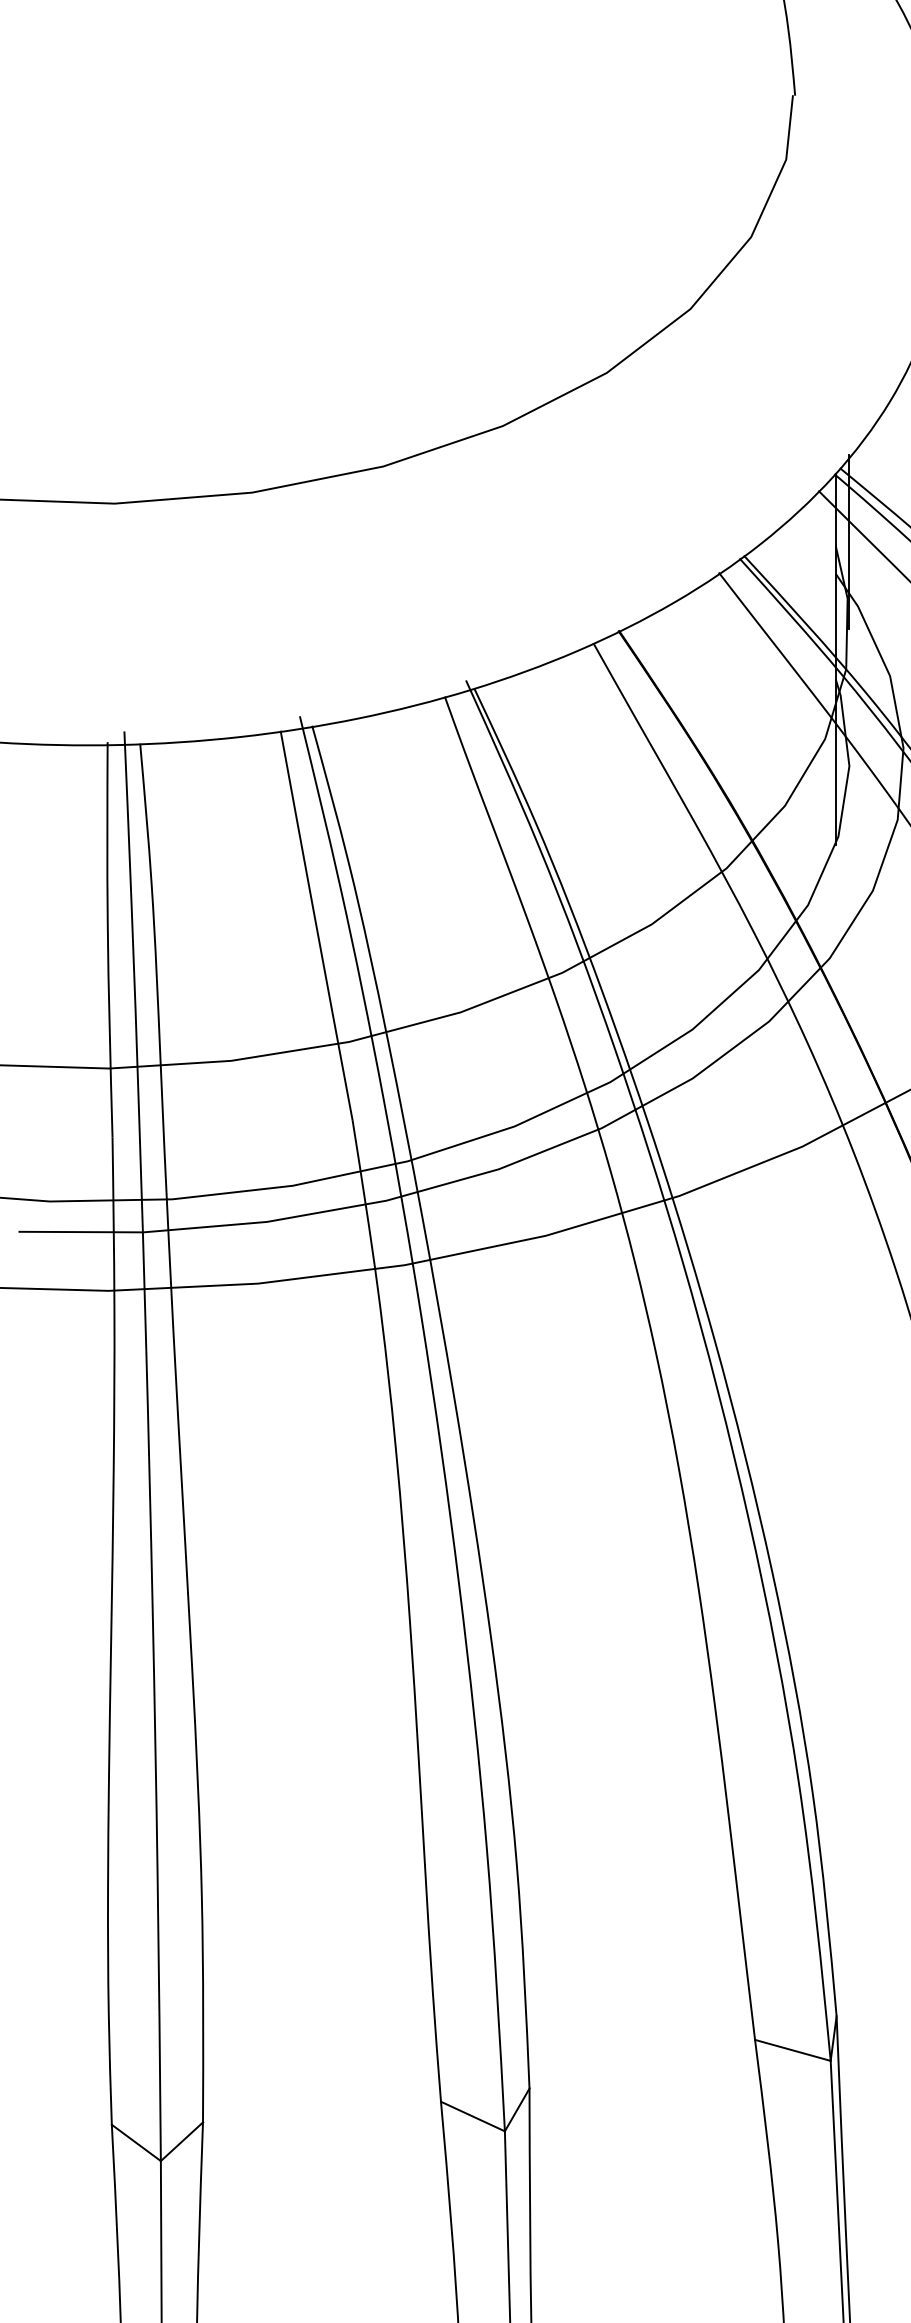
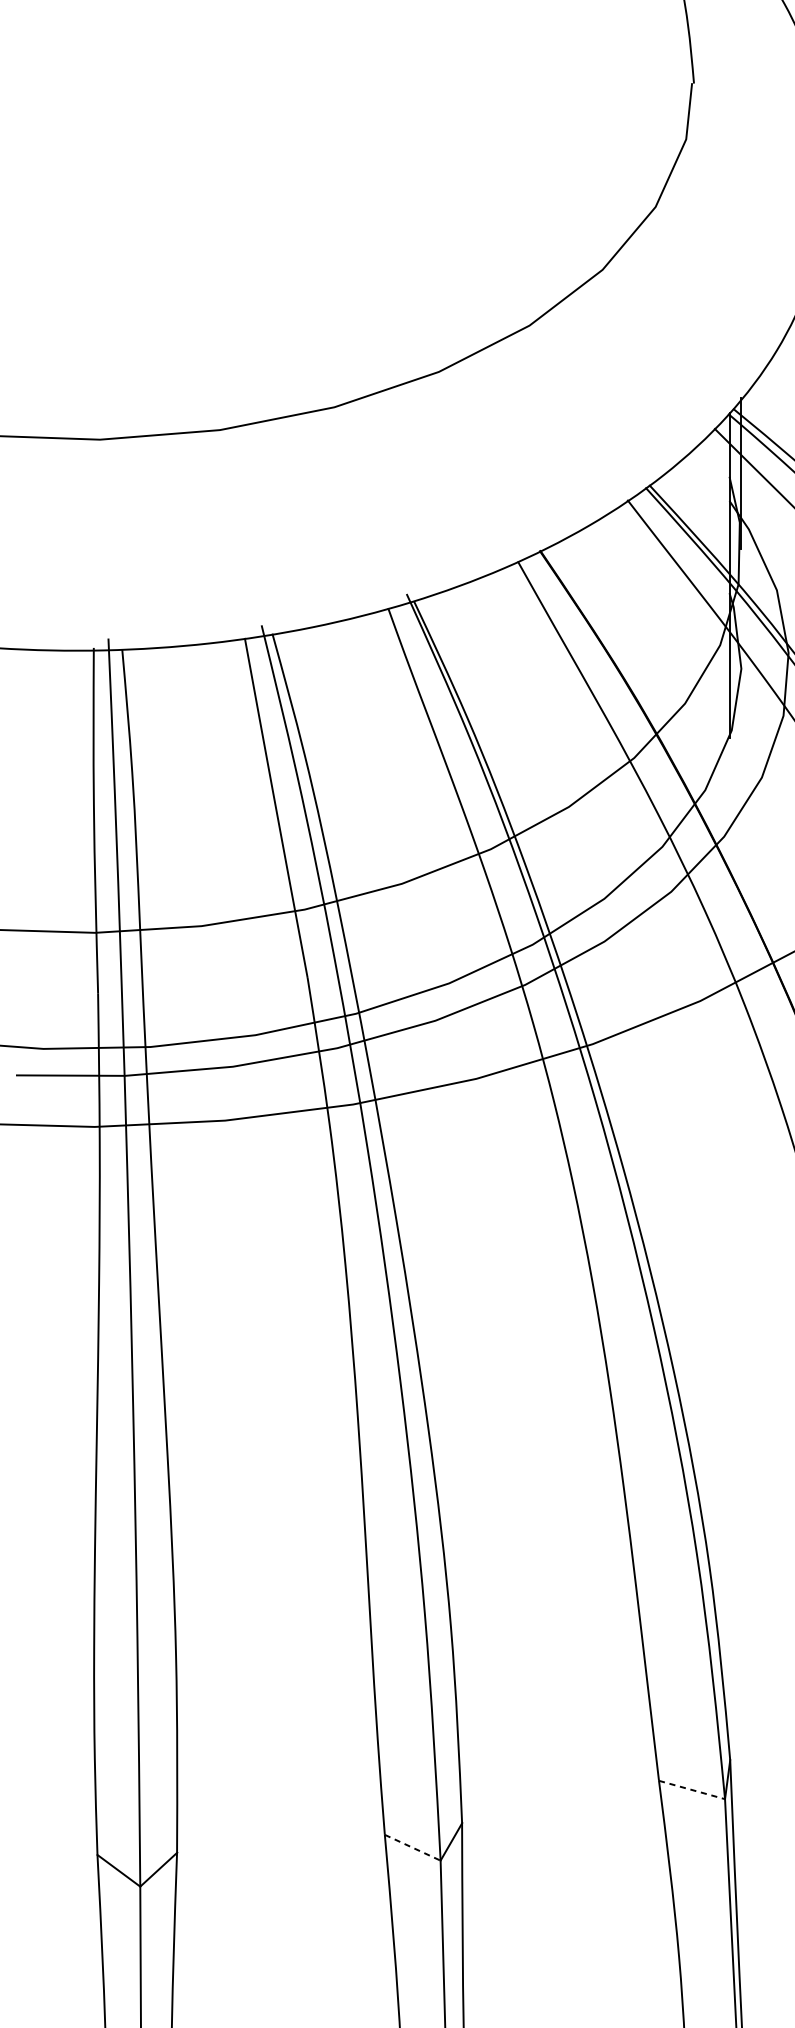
line: (793, 2050) -> (692, 1790), solid -> dashed
line: (473, 2116) -> (413, 1847), solid -> dashed

